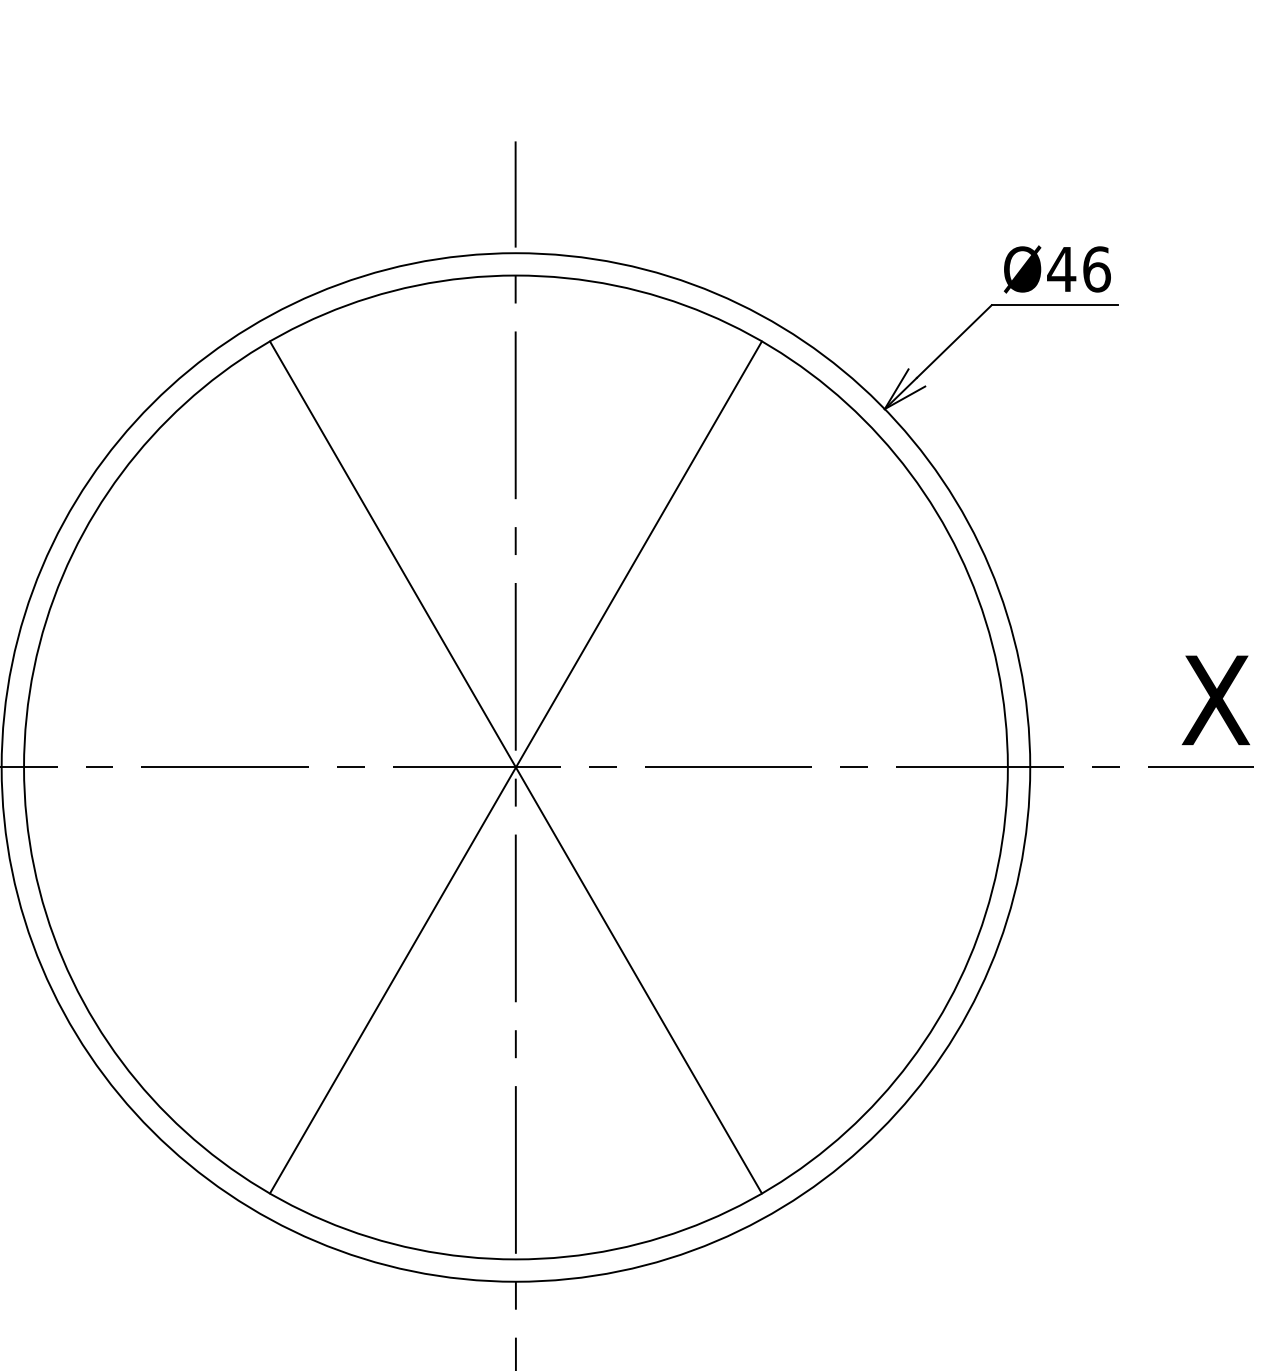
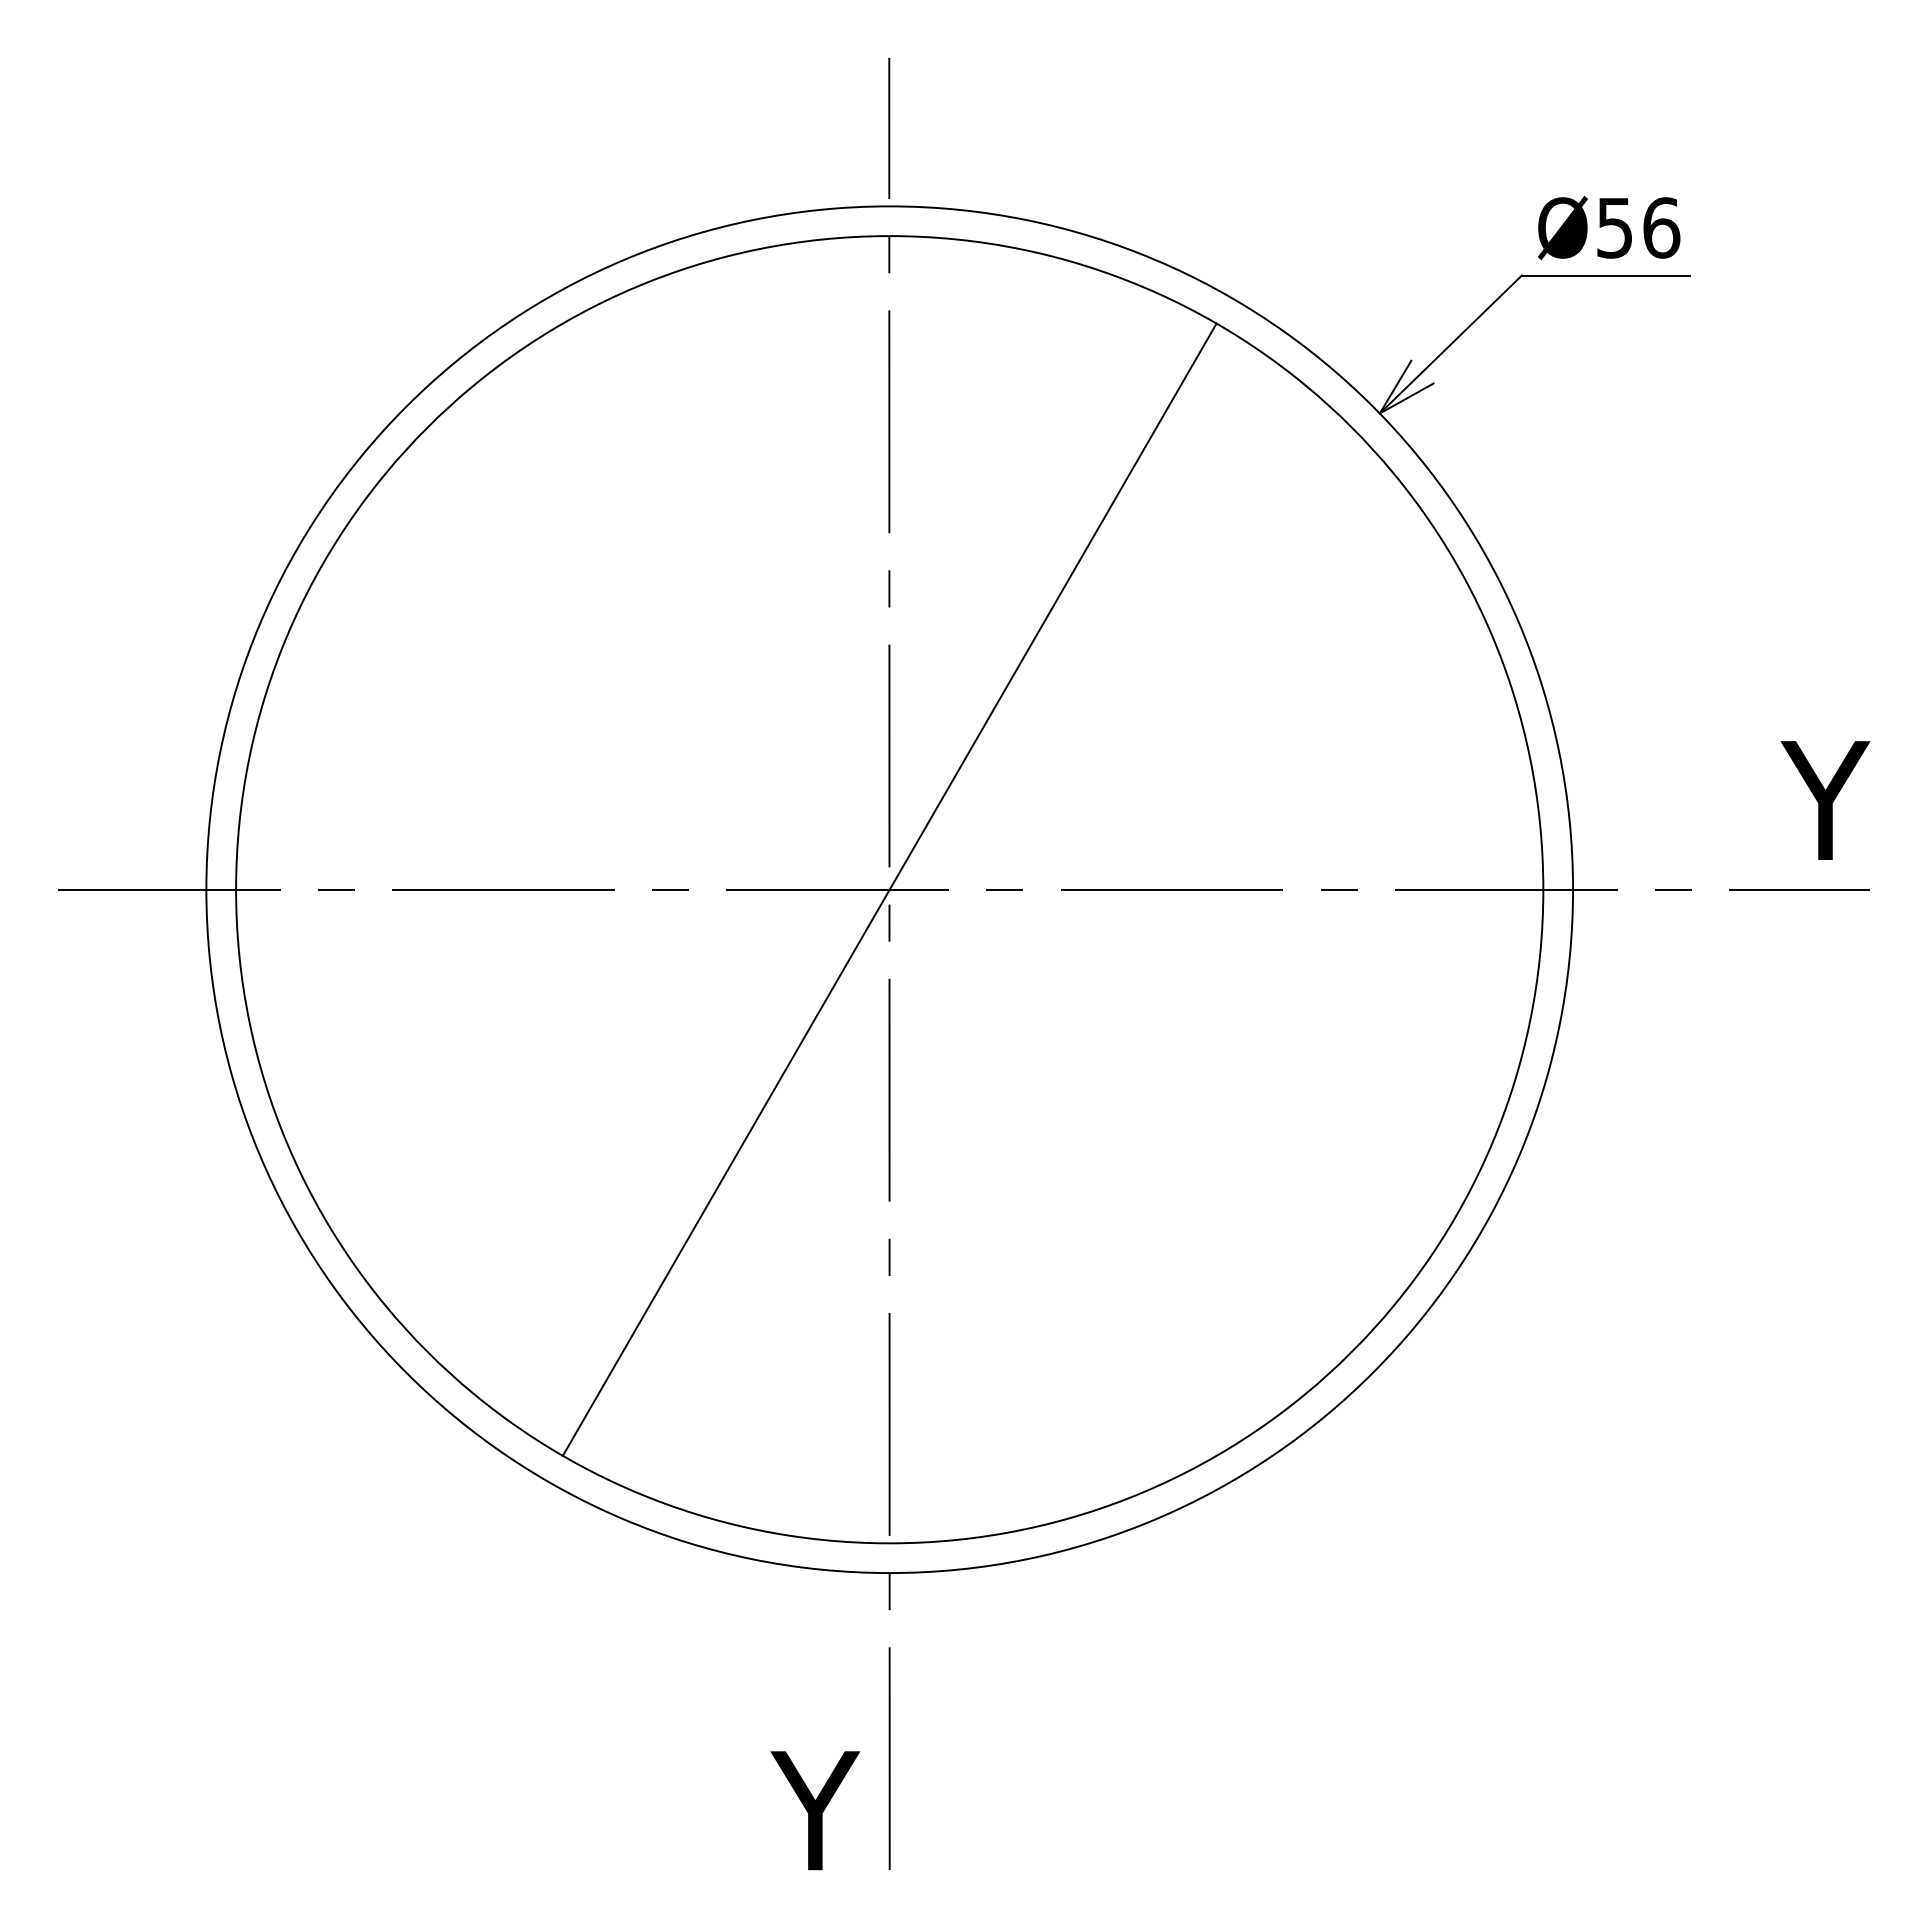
text: (1061, 269) -> (1614, 228), Ø46 -> Ø56
text: (1217, 700) -> (1822, 800), X -> Y
line: (515, 767) -> (889, 889), removed

